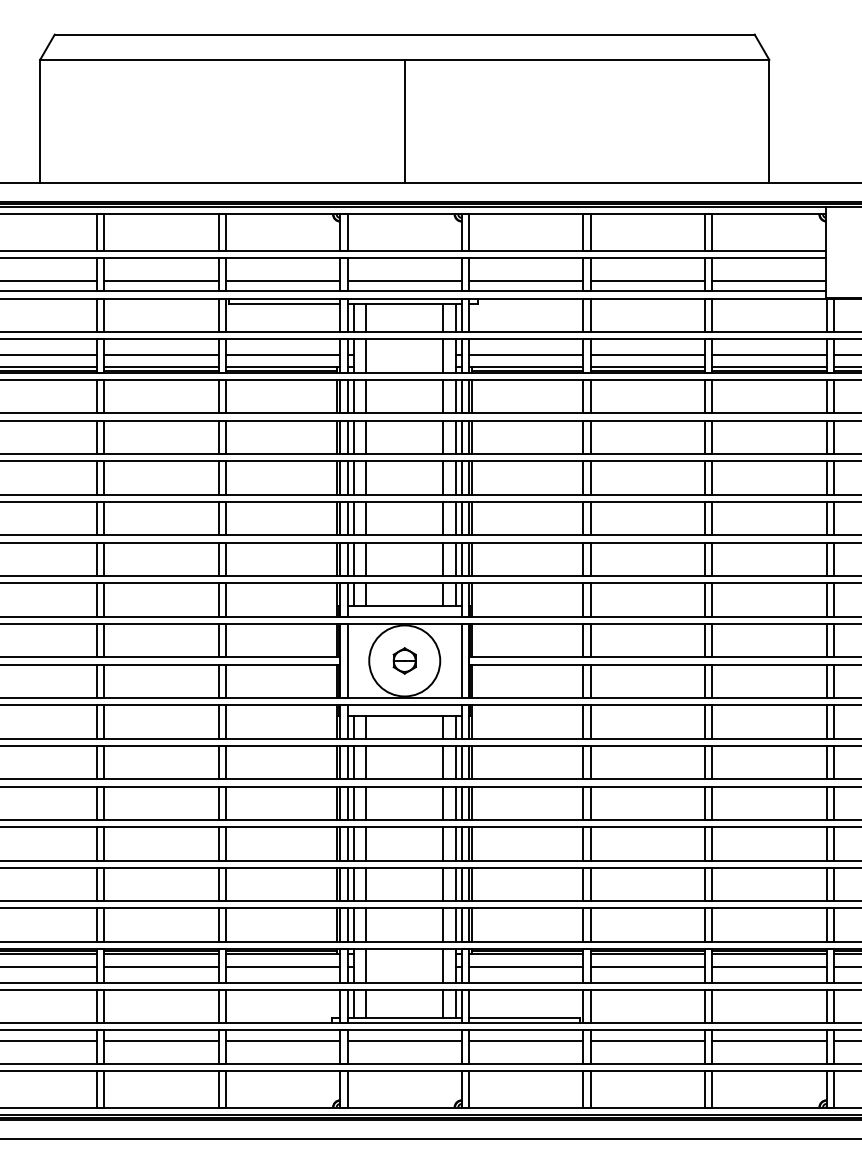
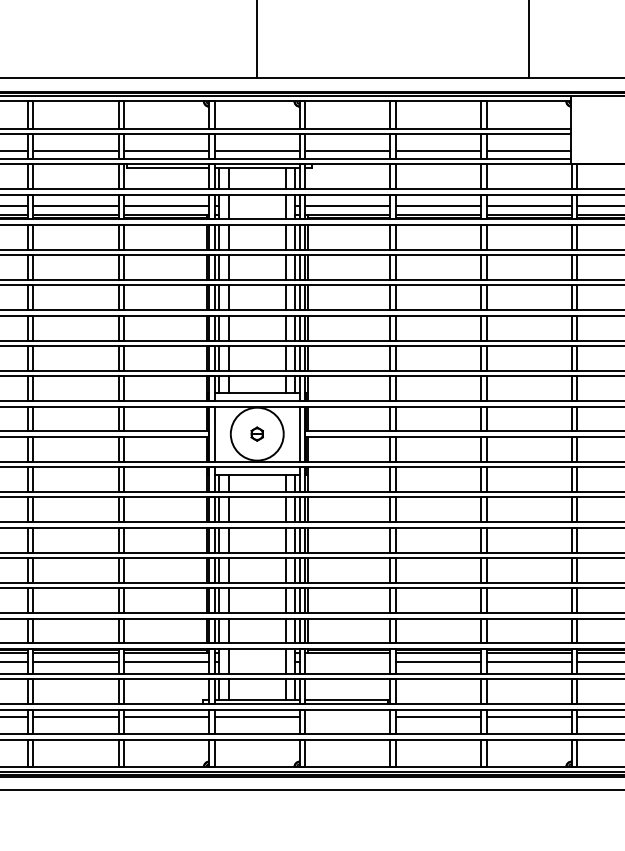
part: (404, 660) -> (257, 433), size x0.7
line: (526, 966) -> (348, 661), removed
line: (526, 1040) -> (348, 717), removed

